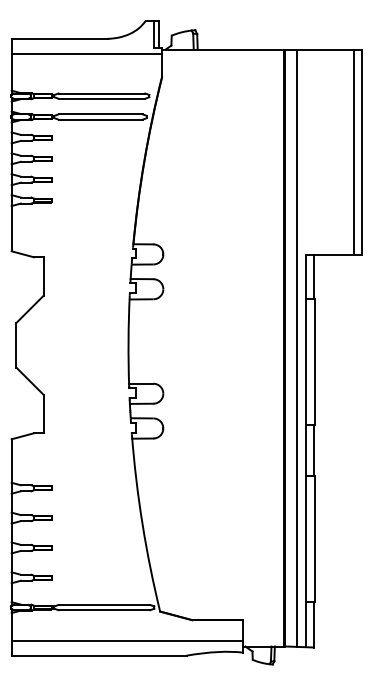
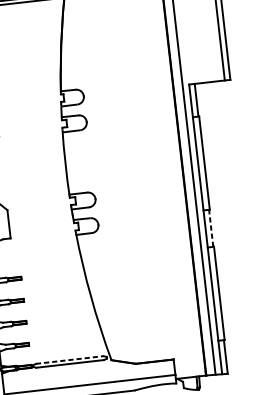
line: (313, 449) -> (211, 227), solid -> dashed
line: (104, 604) -> (69, 359), solid -> dashed

